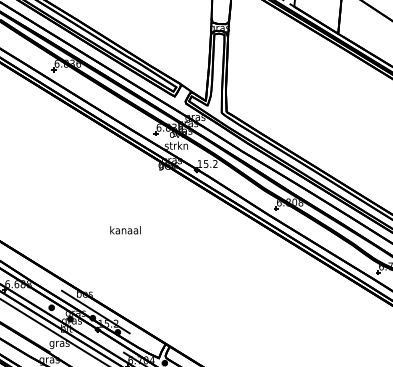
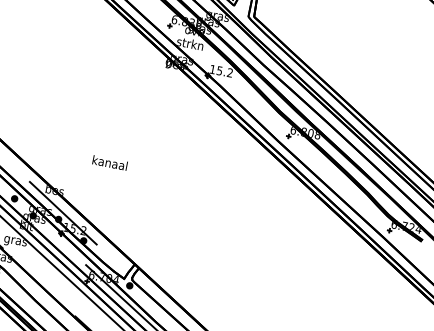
text: (125, 230) -> (109, 163), moved

